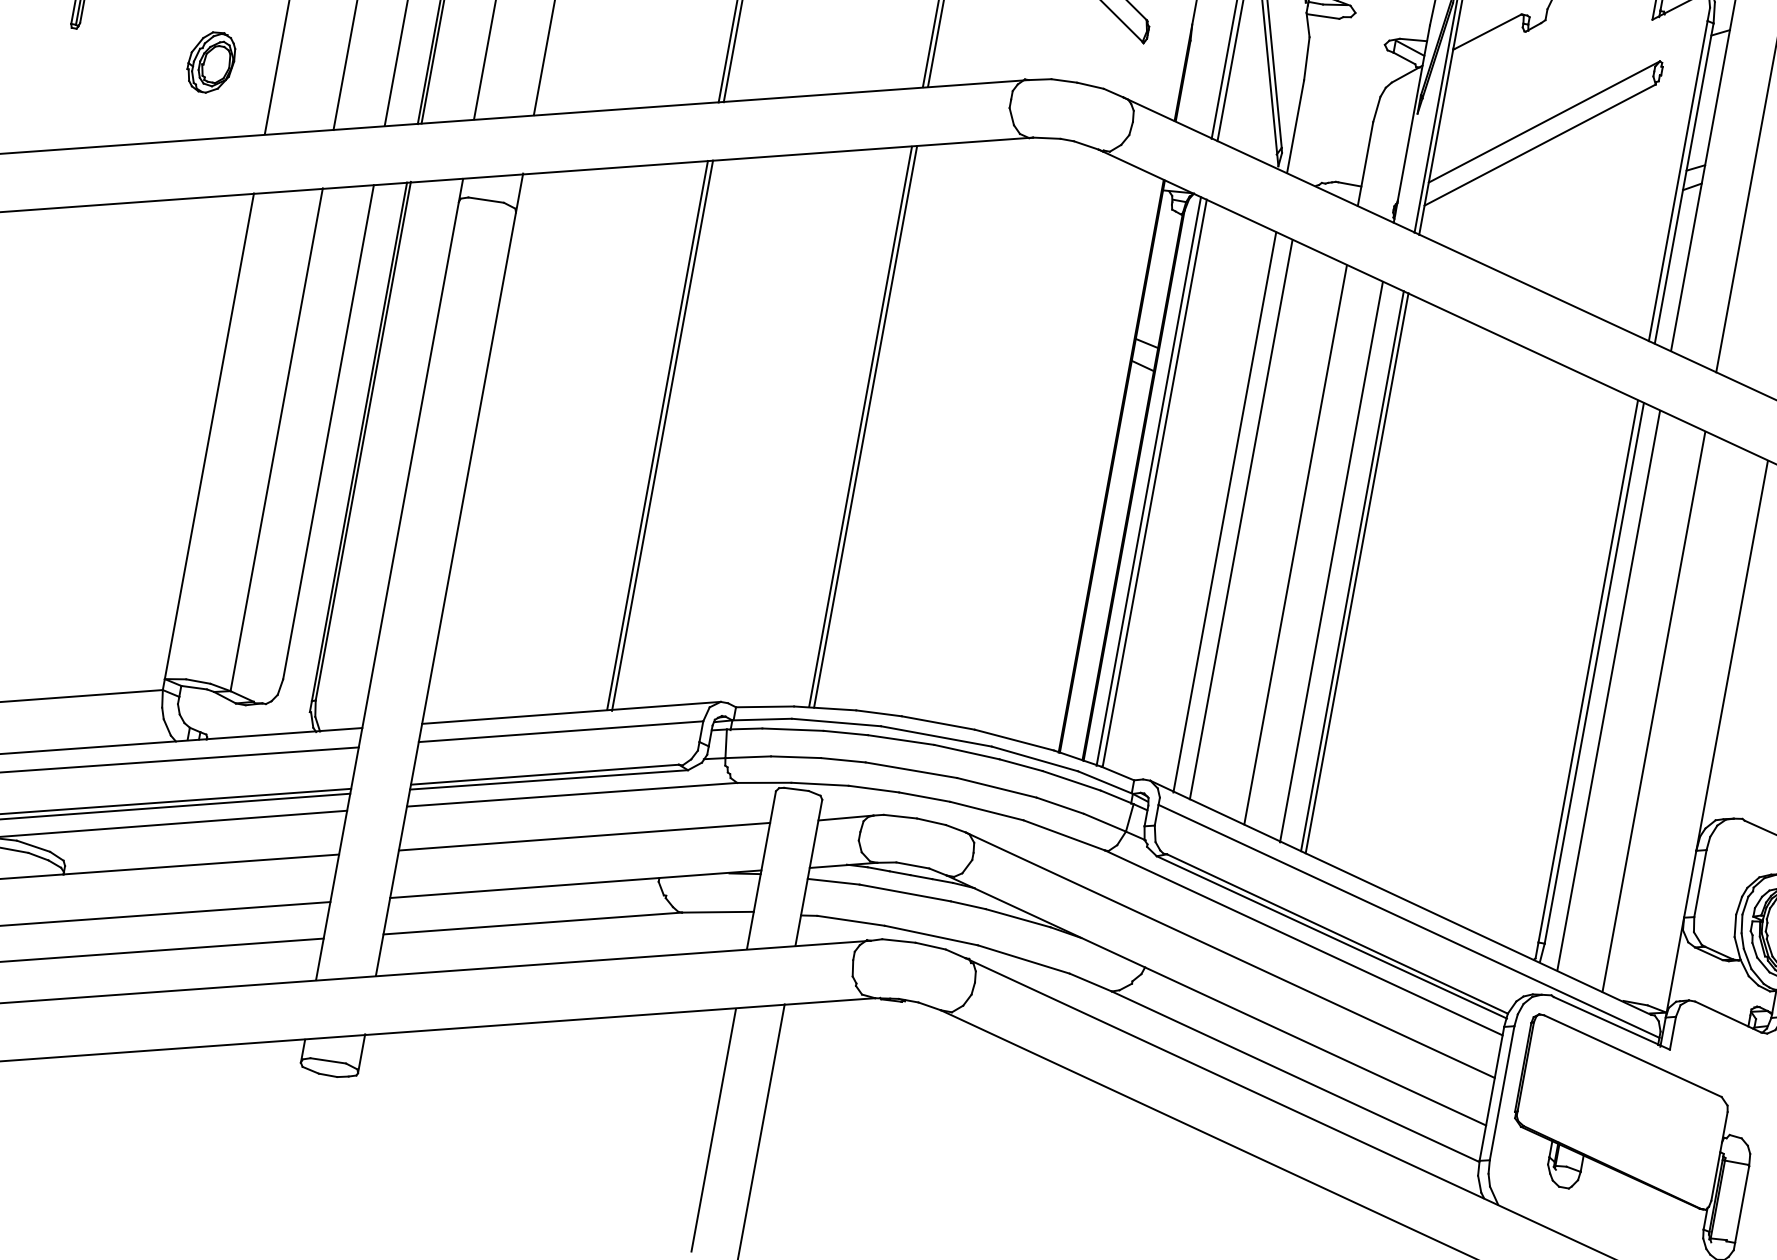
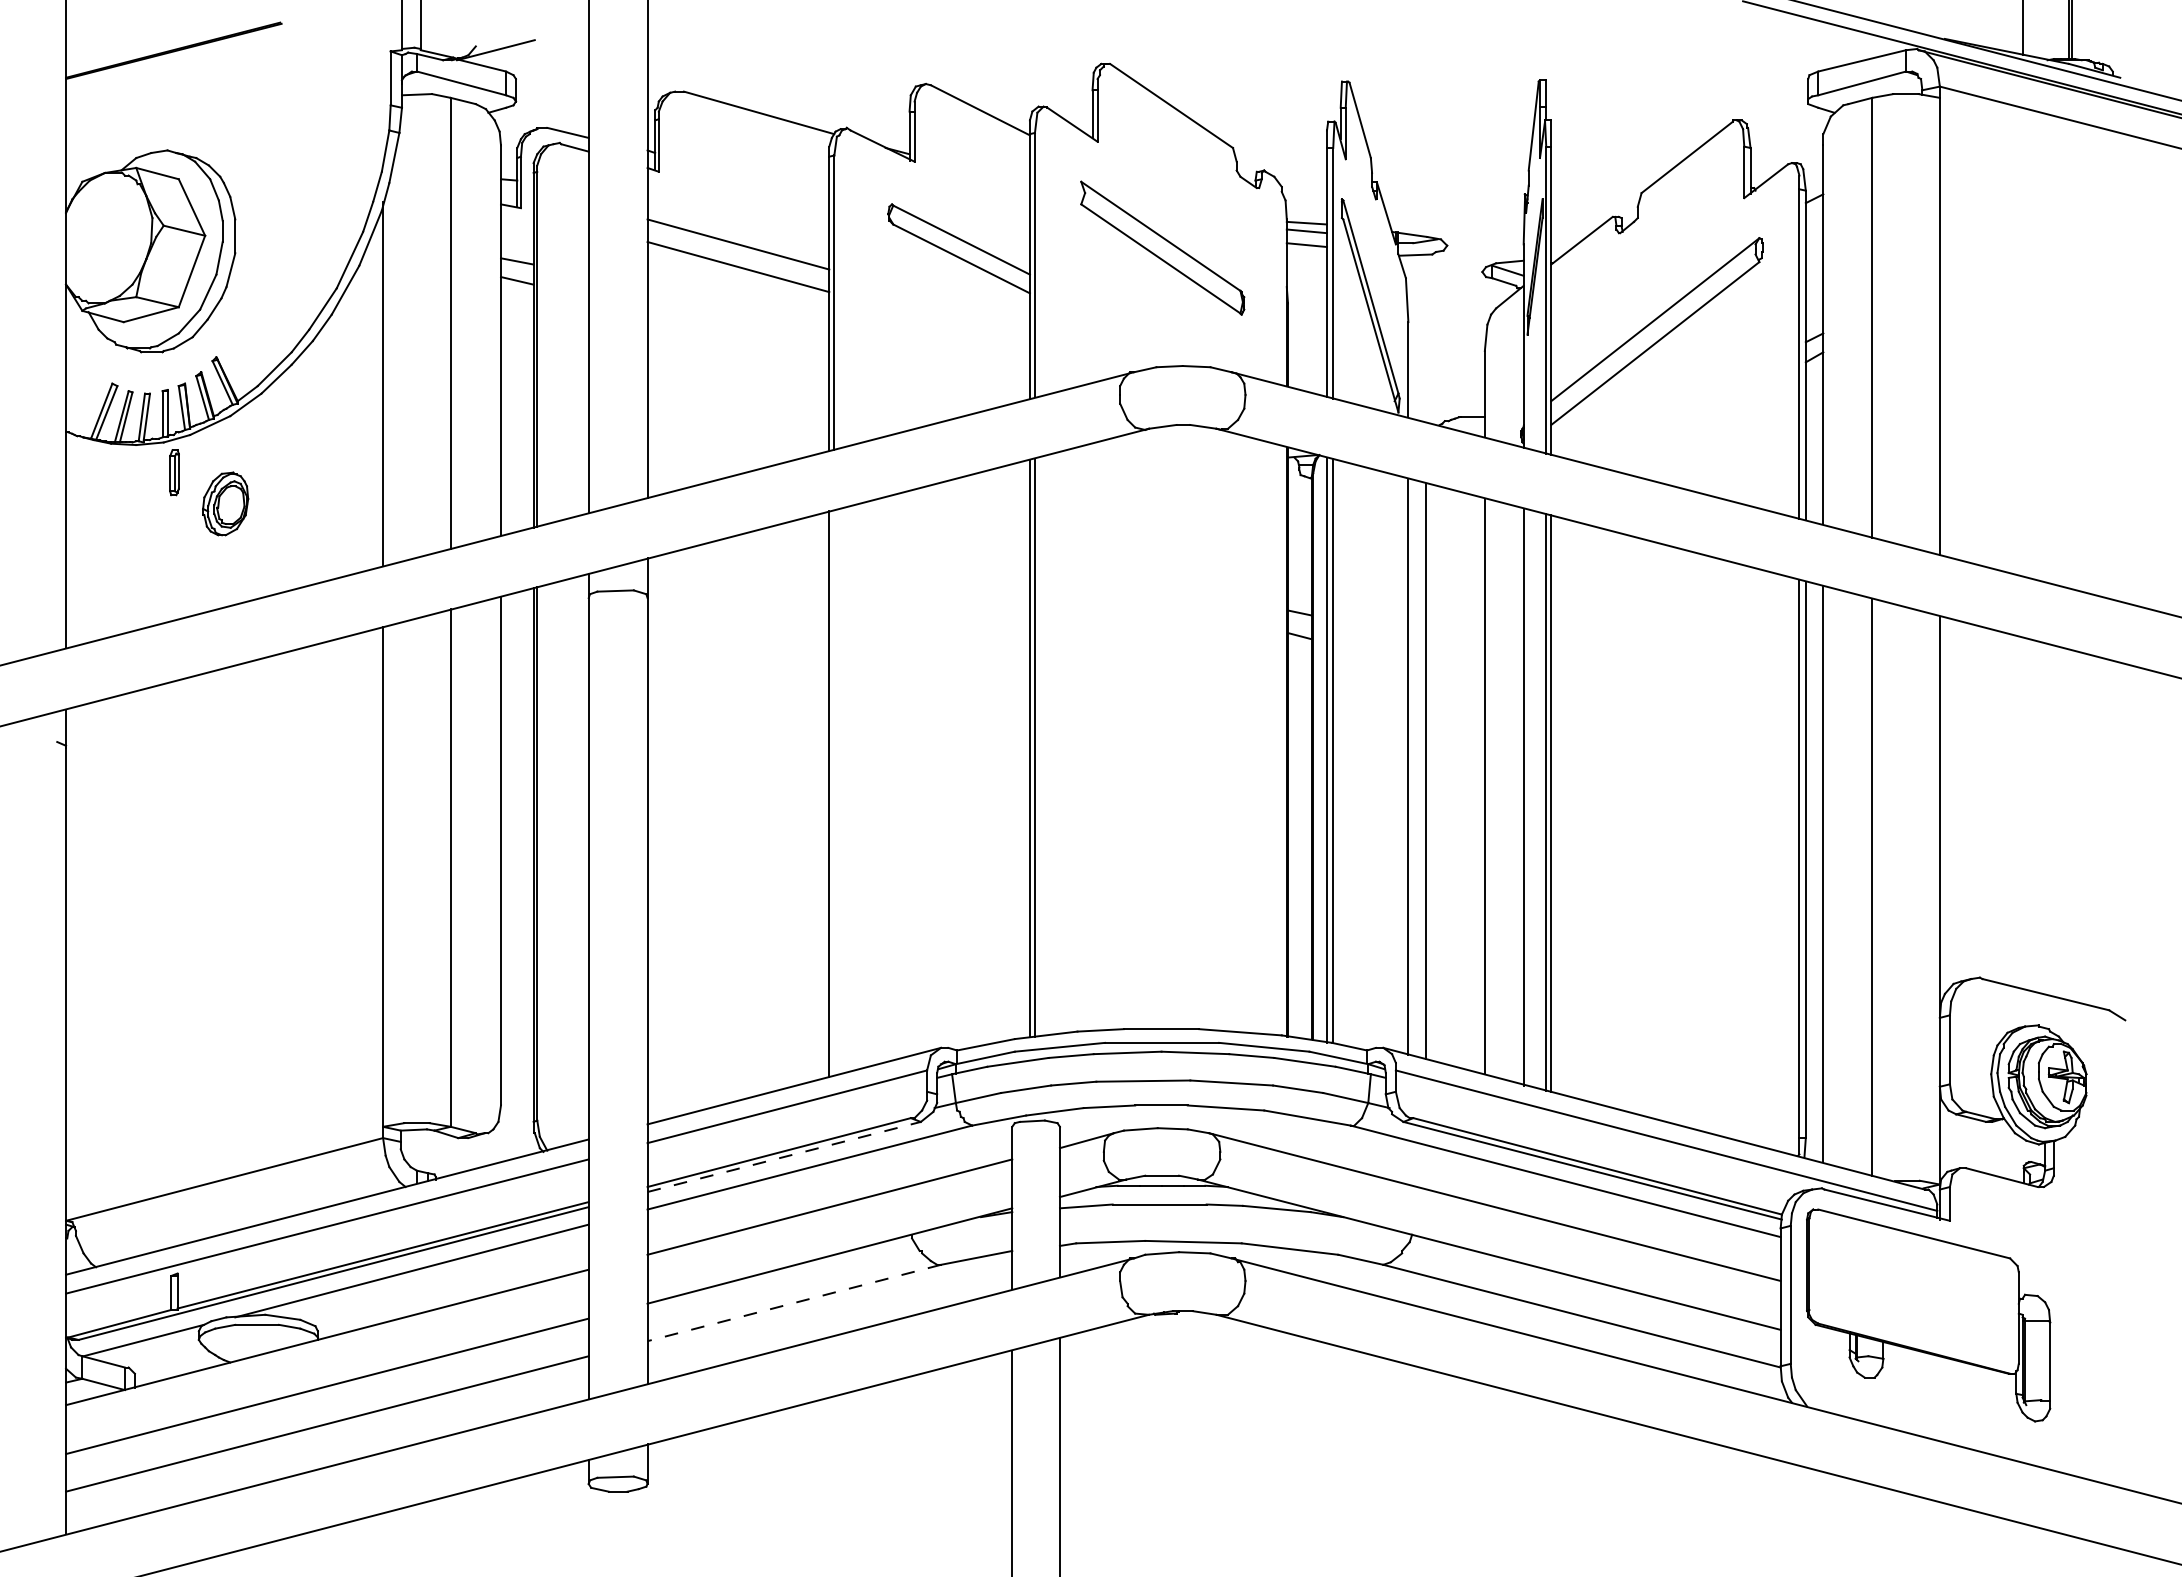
part: (211, 61) -> (225, 503), moved
line: (662, 435) -> (834, 793), removed
line: (549, 779) -> (784, 1156), solid -> dashed
line: (532, 924) -> (794, 1303), solid -> dashed

